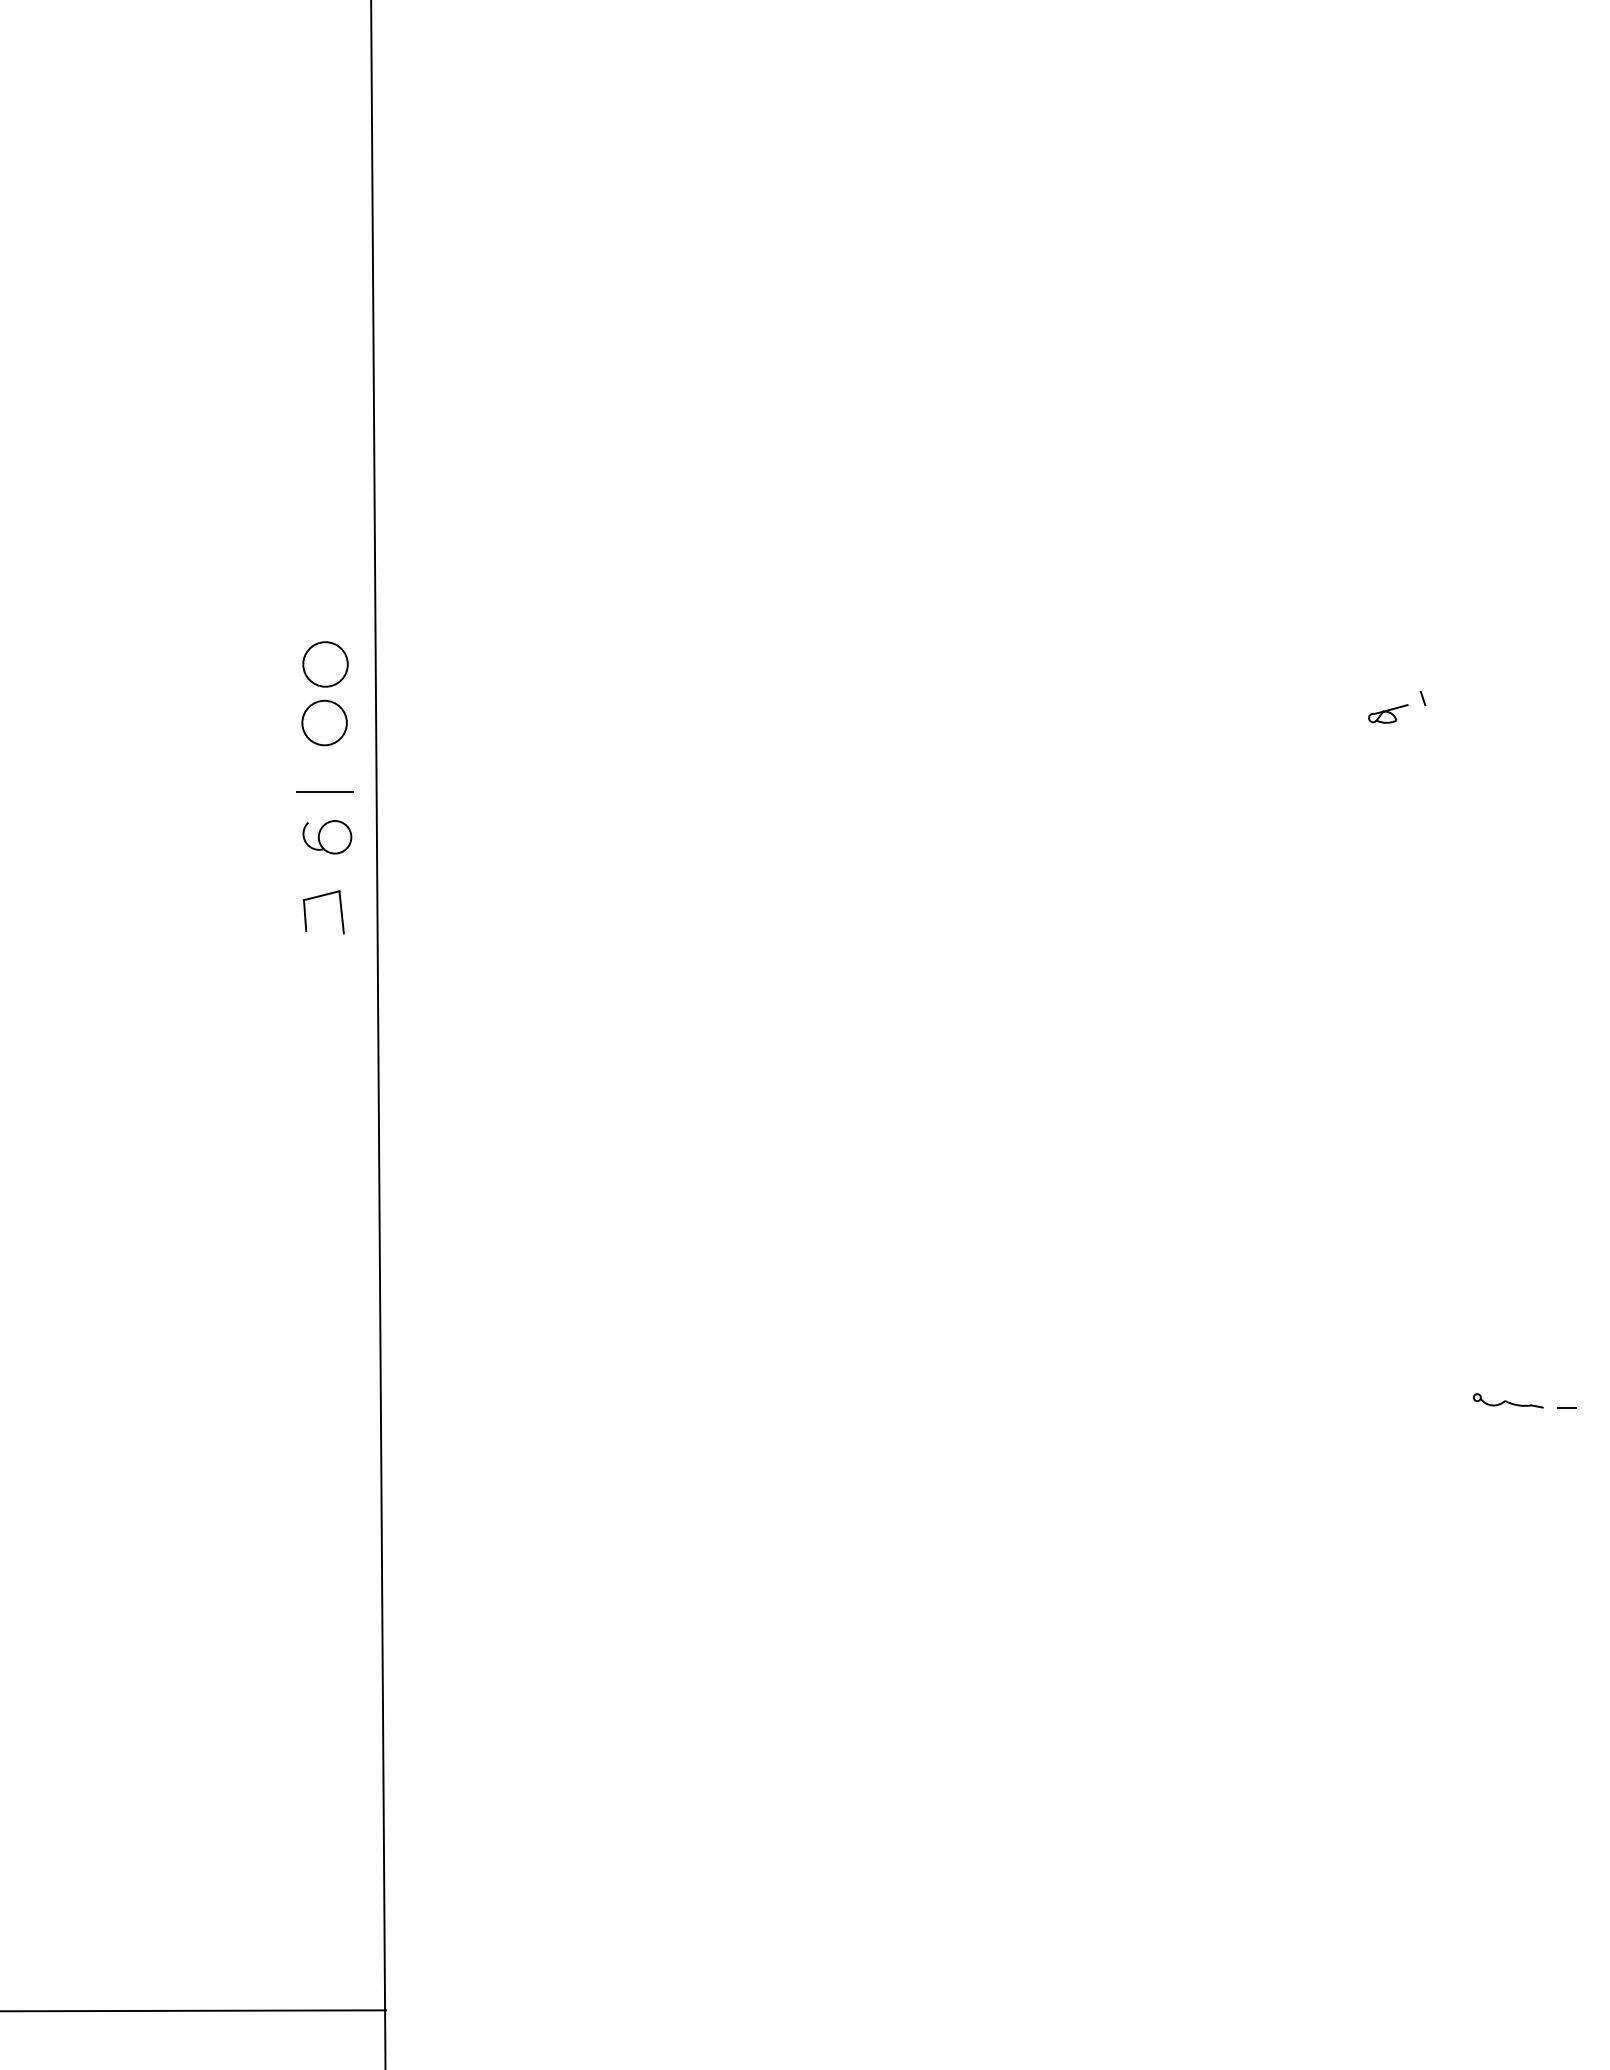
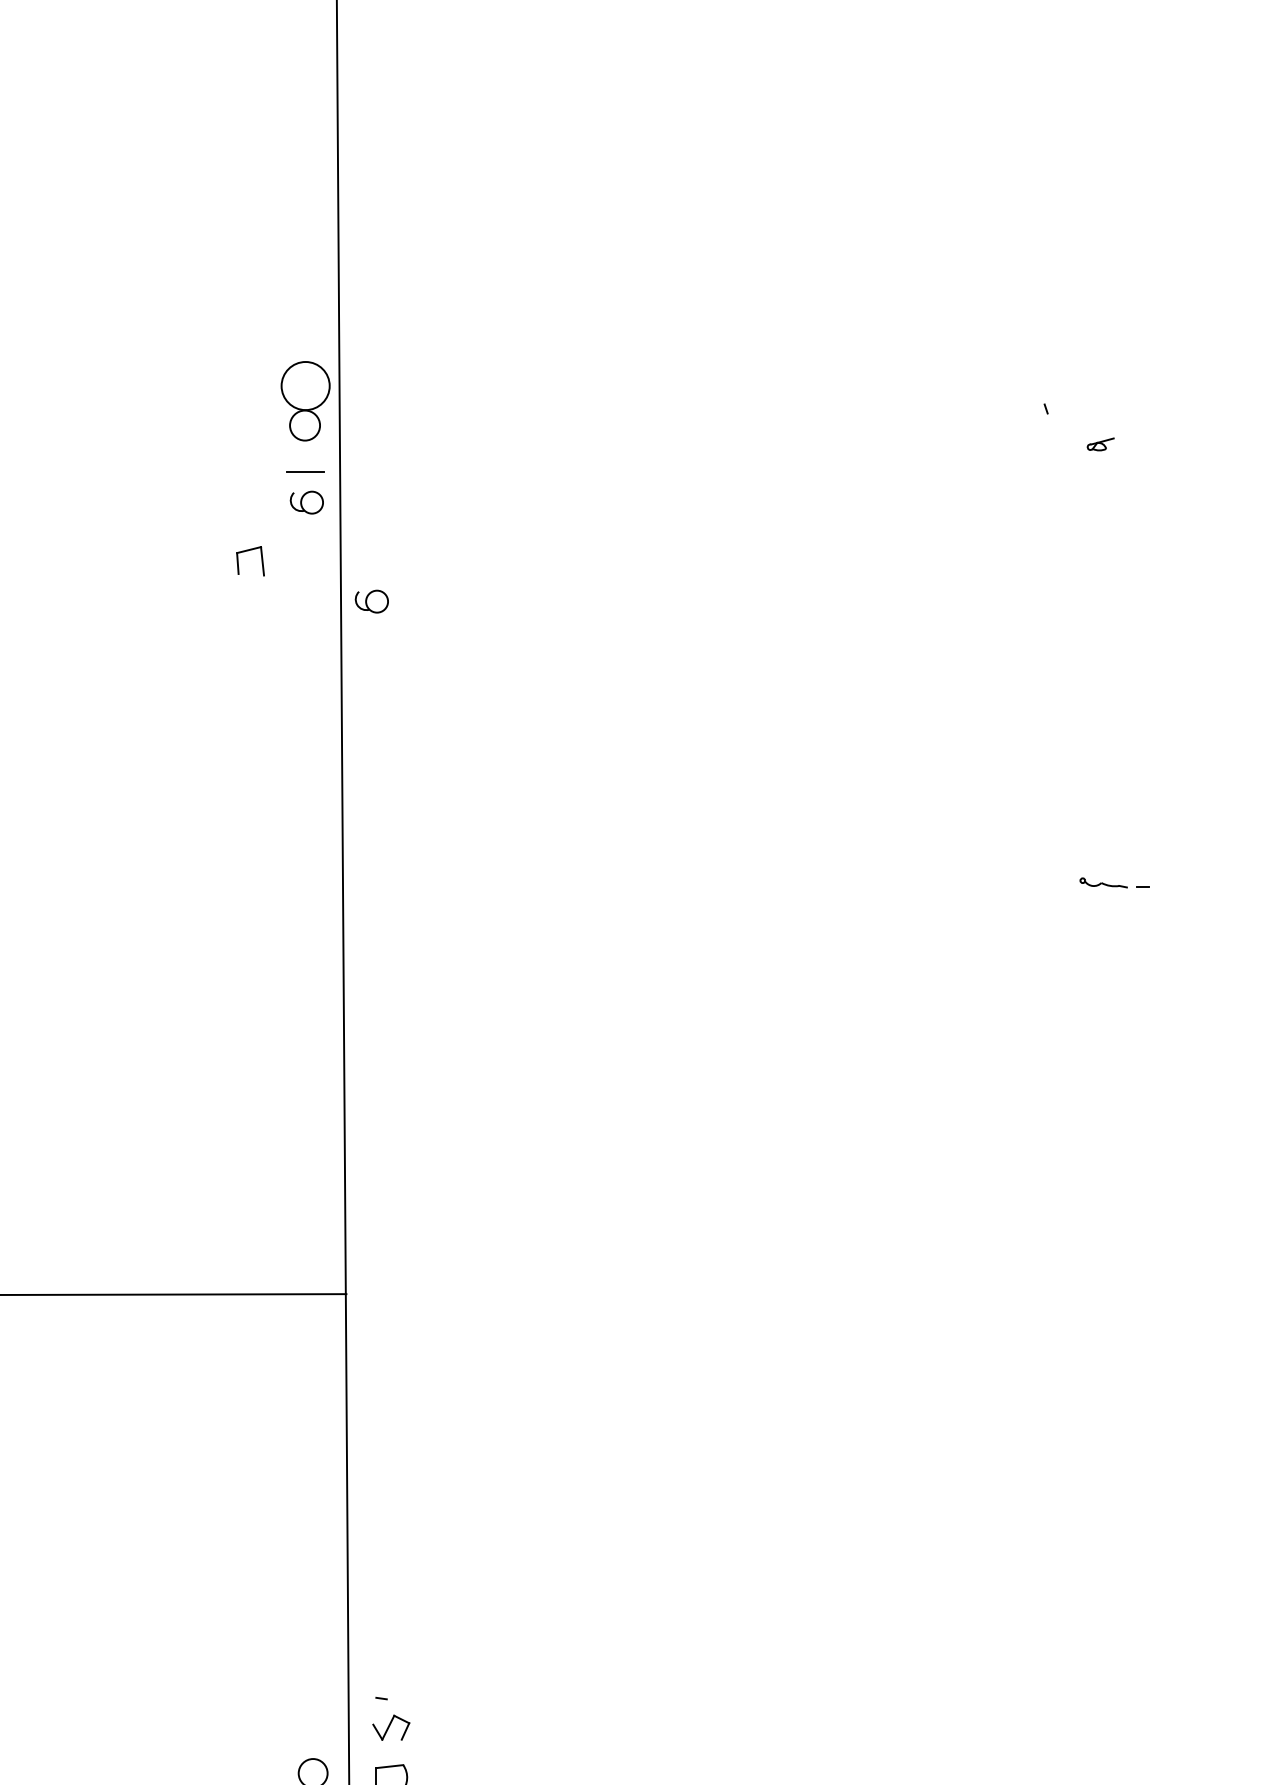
circle: (325, 665) -> (305, 386), size x1.6
part: (1387, 714) -> (1100, 444), moved
part: (320, 897) -> (248, 551), moved
part: (423, 983) -> (371, 601), added

